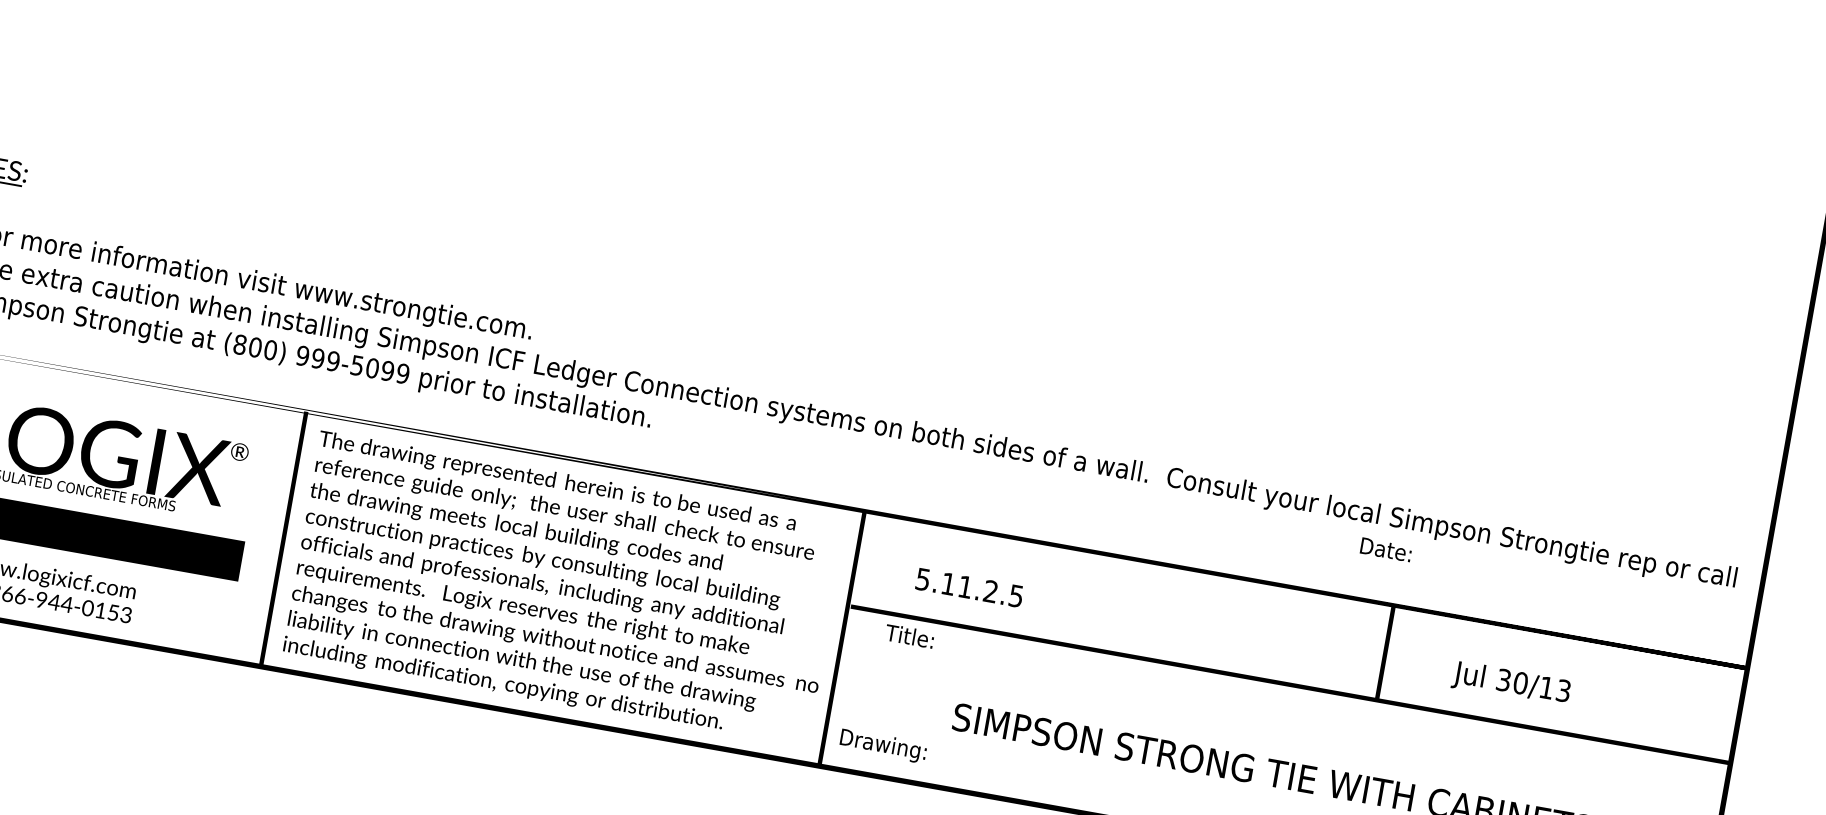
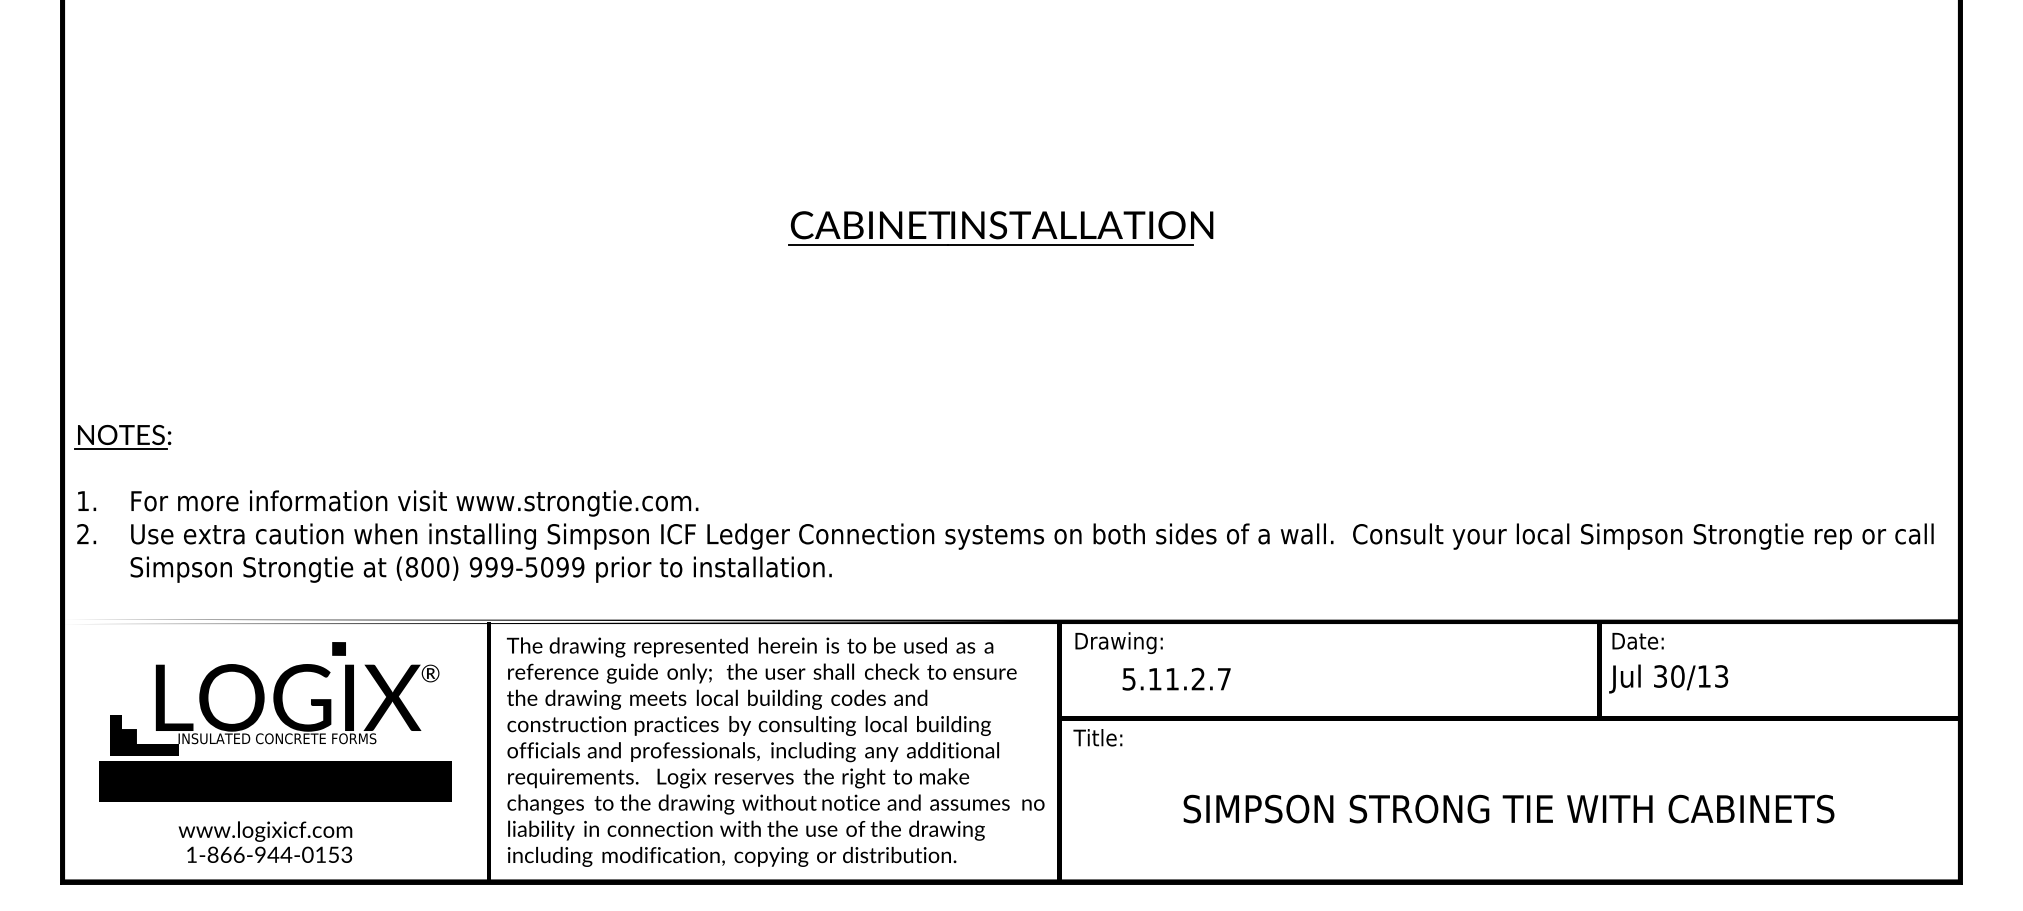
part: (875, 115) -> (1000, 228), added
fill: (155, 411) -> (339, 648), added
text: (1385, 550) -> (1637, 641), moved
text: (1015, 596) -> (1223, 679), 5.11.2.5 -> 5.11.2.7
text: (909, 635) -> (1097, 737), moved
text: (1511, 683) -> (1668, 678), moved
text: (882, 745) -> (1118, 642), moved

